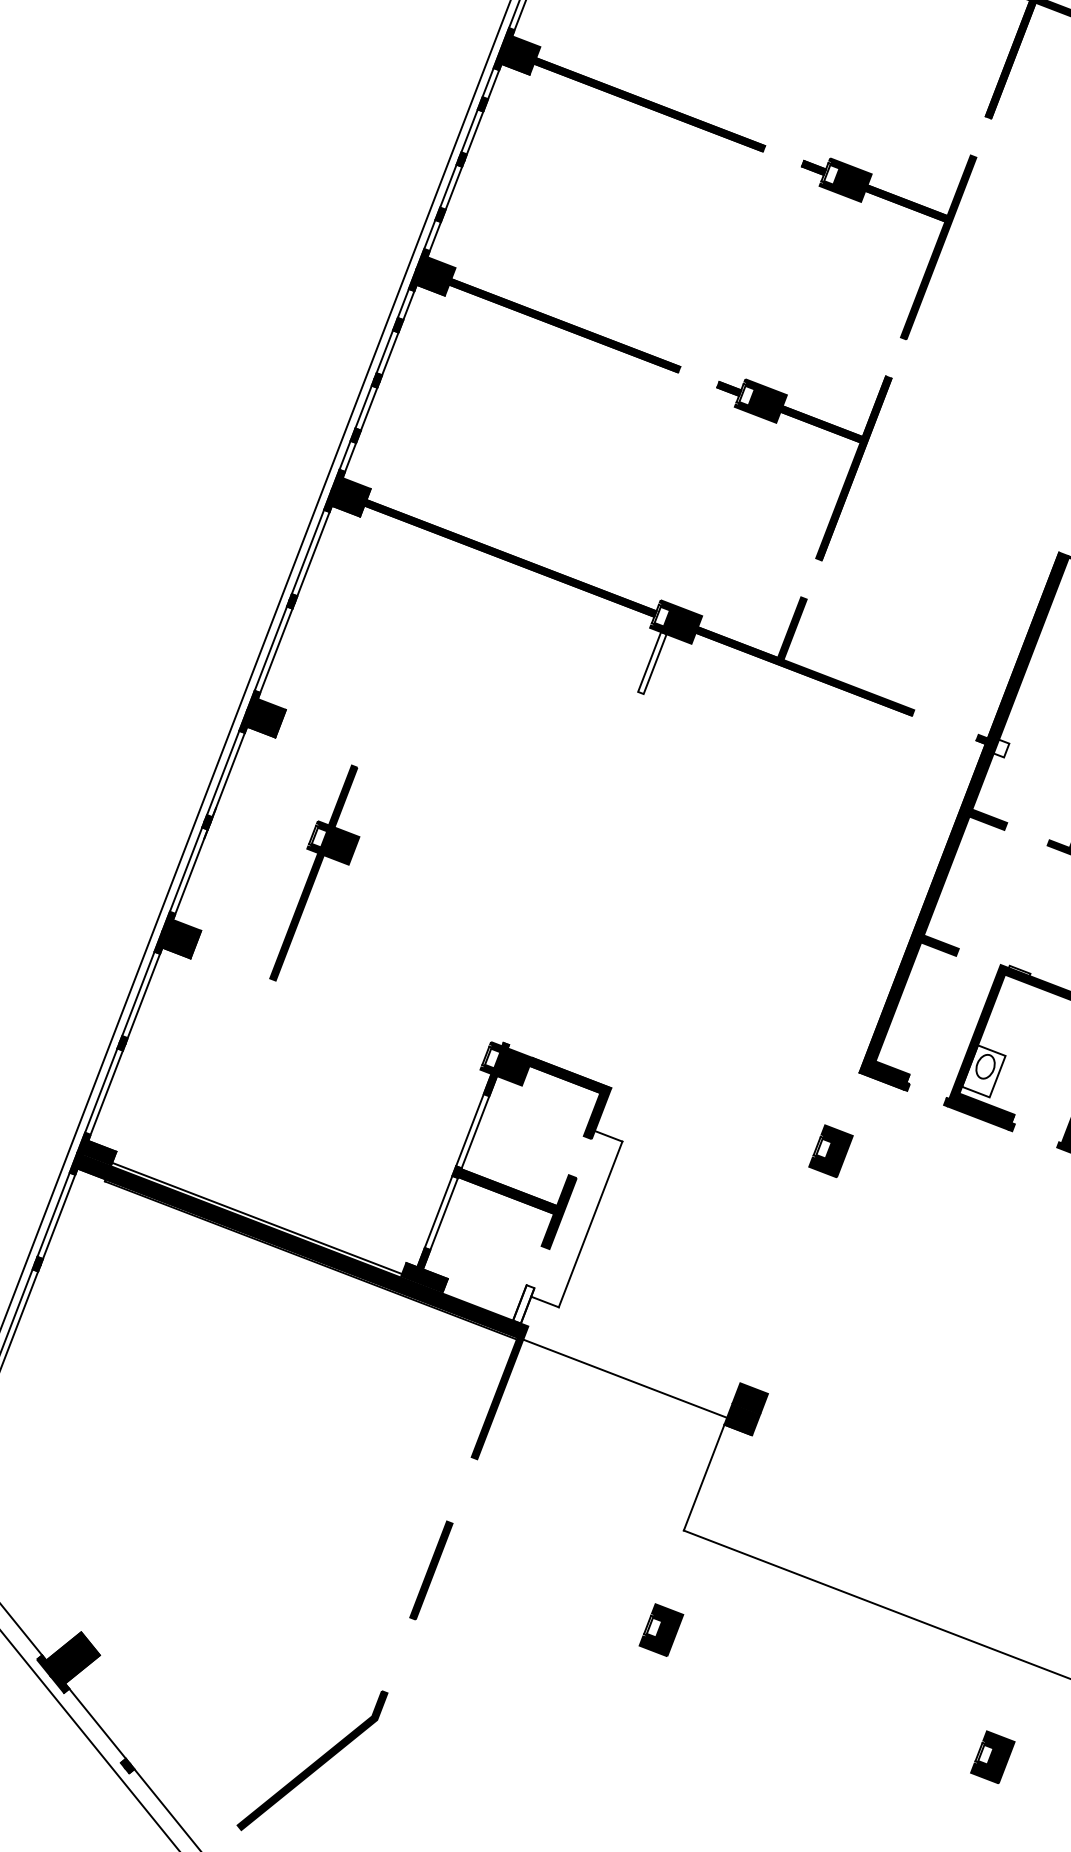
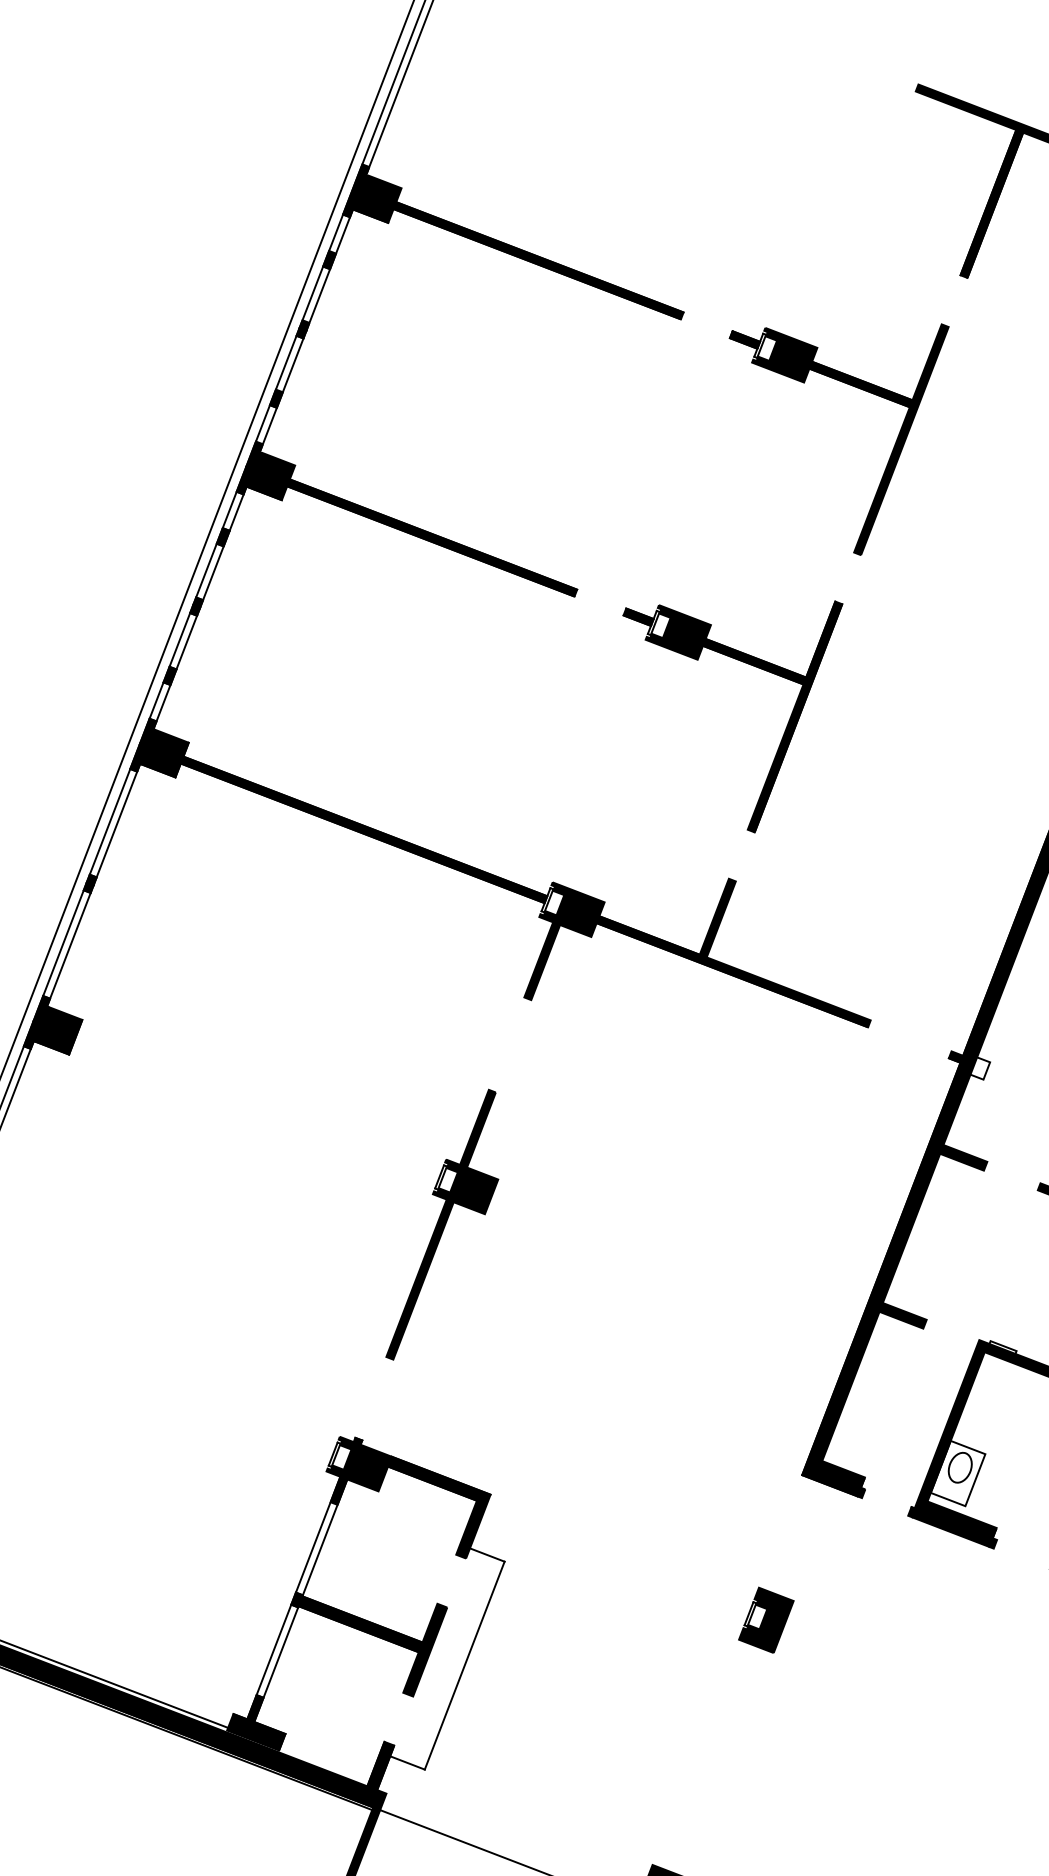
fill: (652, 663) -> (542, 961), added
part: (314, 872) -> (441, 1224), moved
part: (830, 1151) -> (765, 1620), moved
fill: (523, 1304) -> (380, 1766), added

